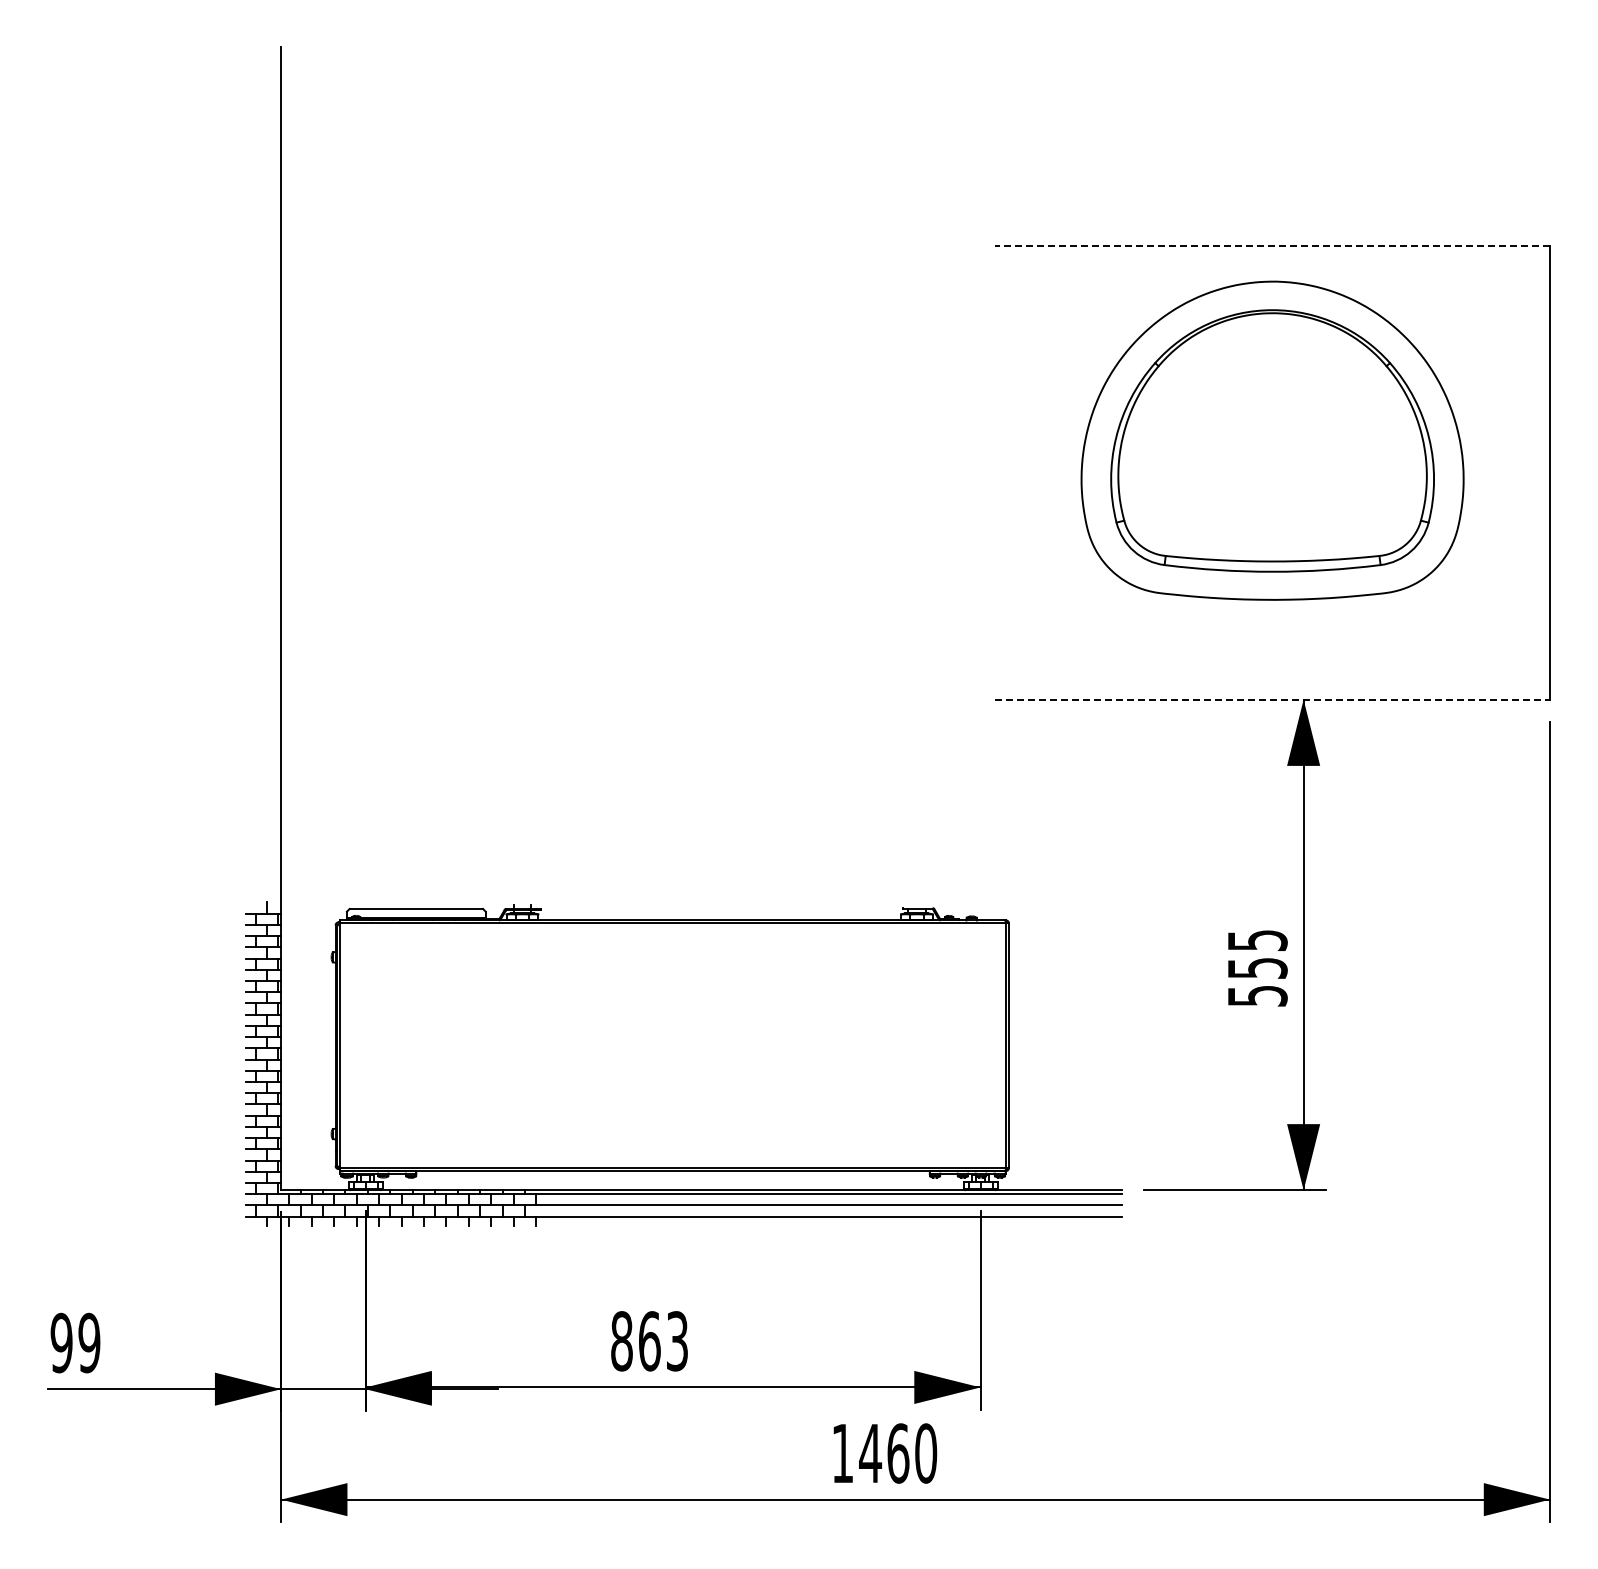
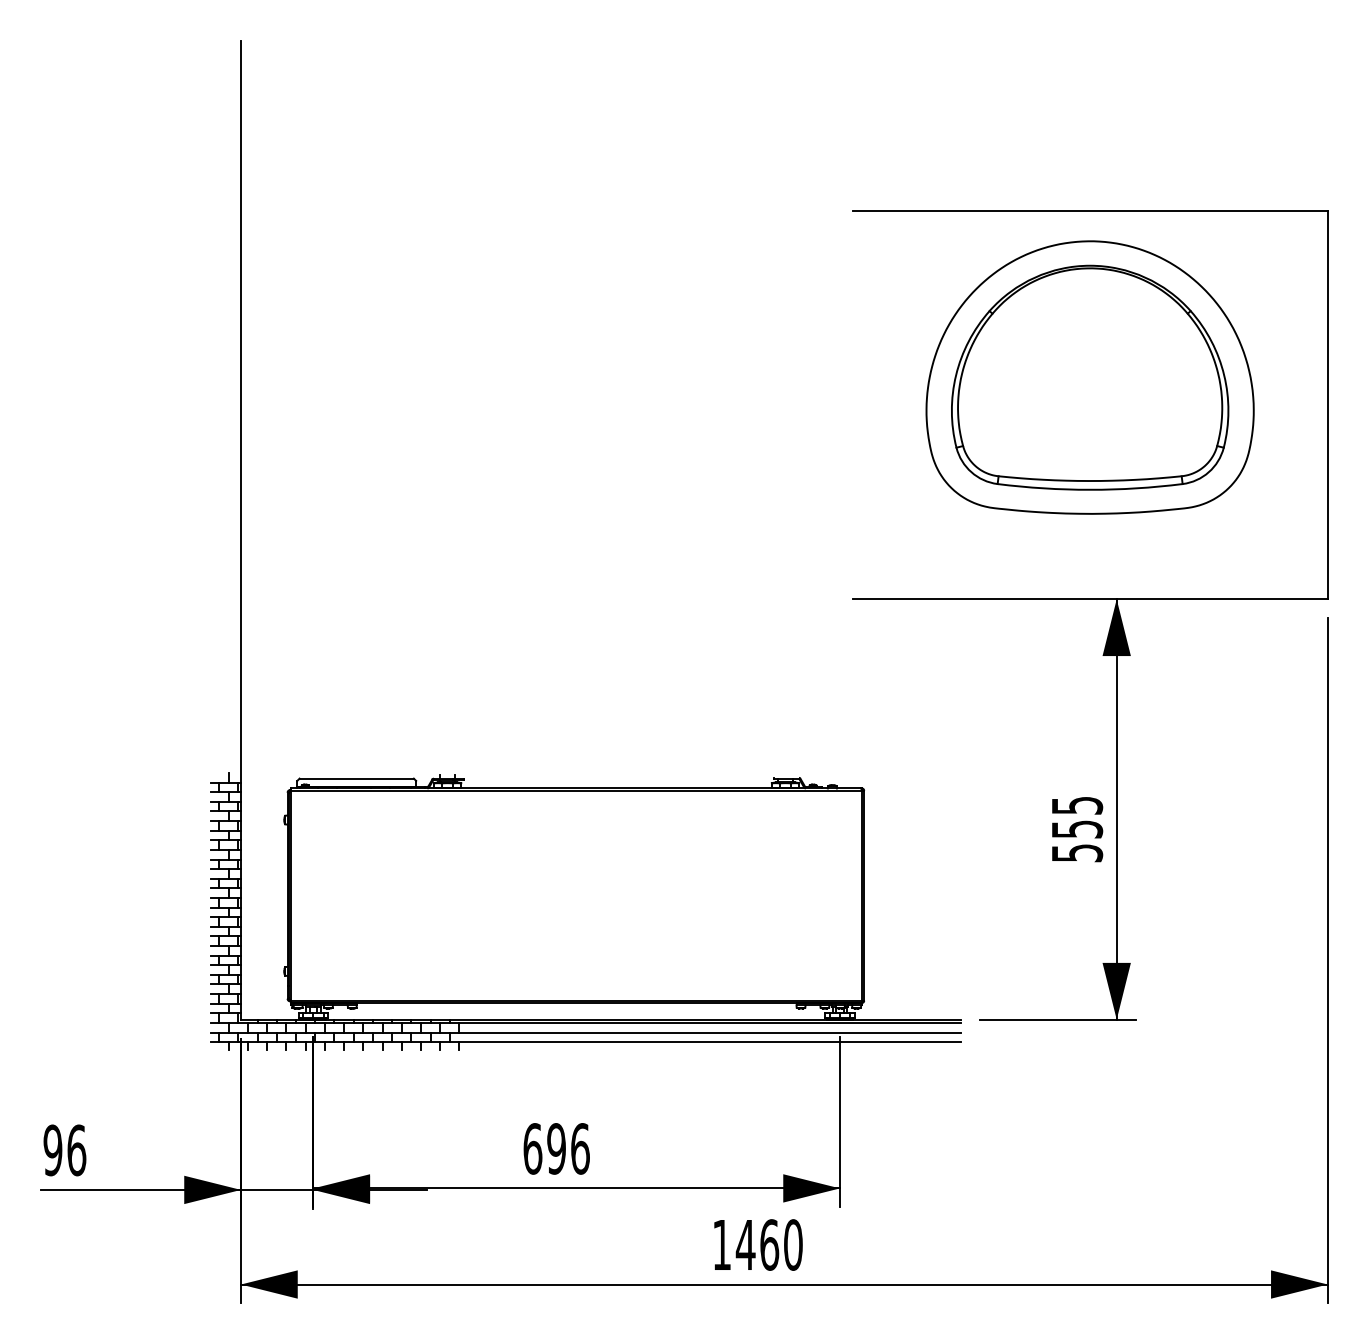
line: (1272, 245) -> (1090, 210), dashed -> solid
line: (1273, 699) -> (1090, 599), dashed -> solid
text: (649, 1341) -> (556, 1149), 863 -> 696
text: (89, 1342) -> (76, 1149), 99 -> 96

